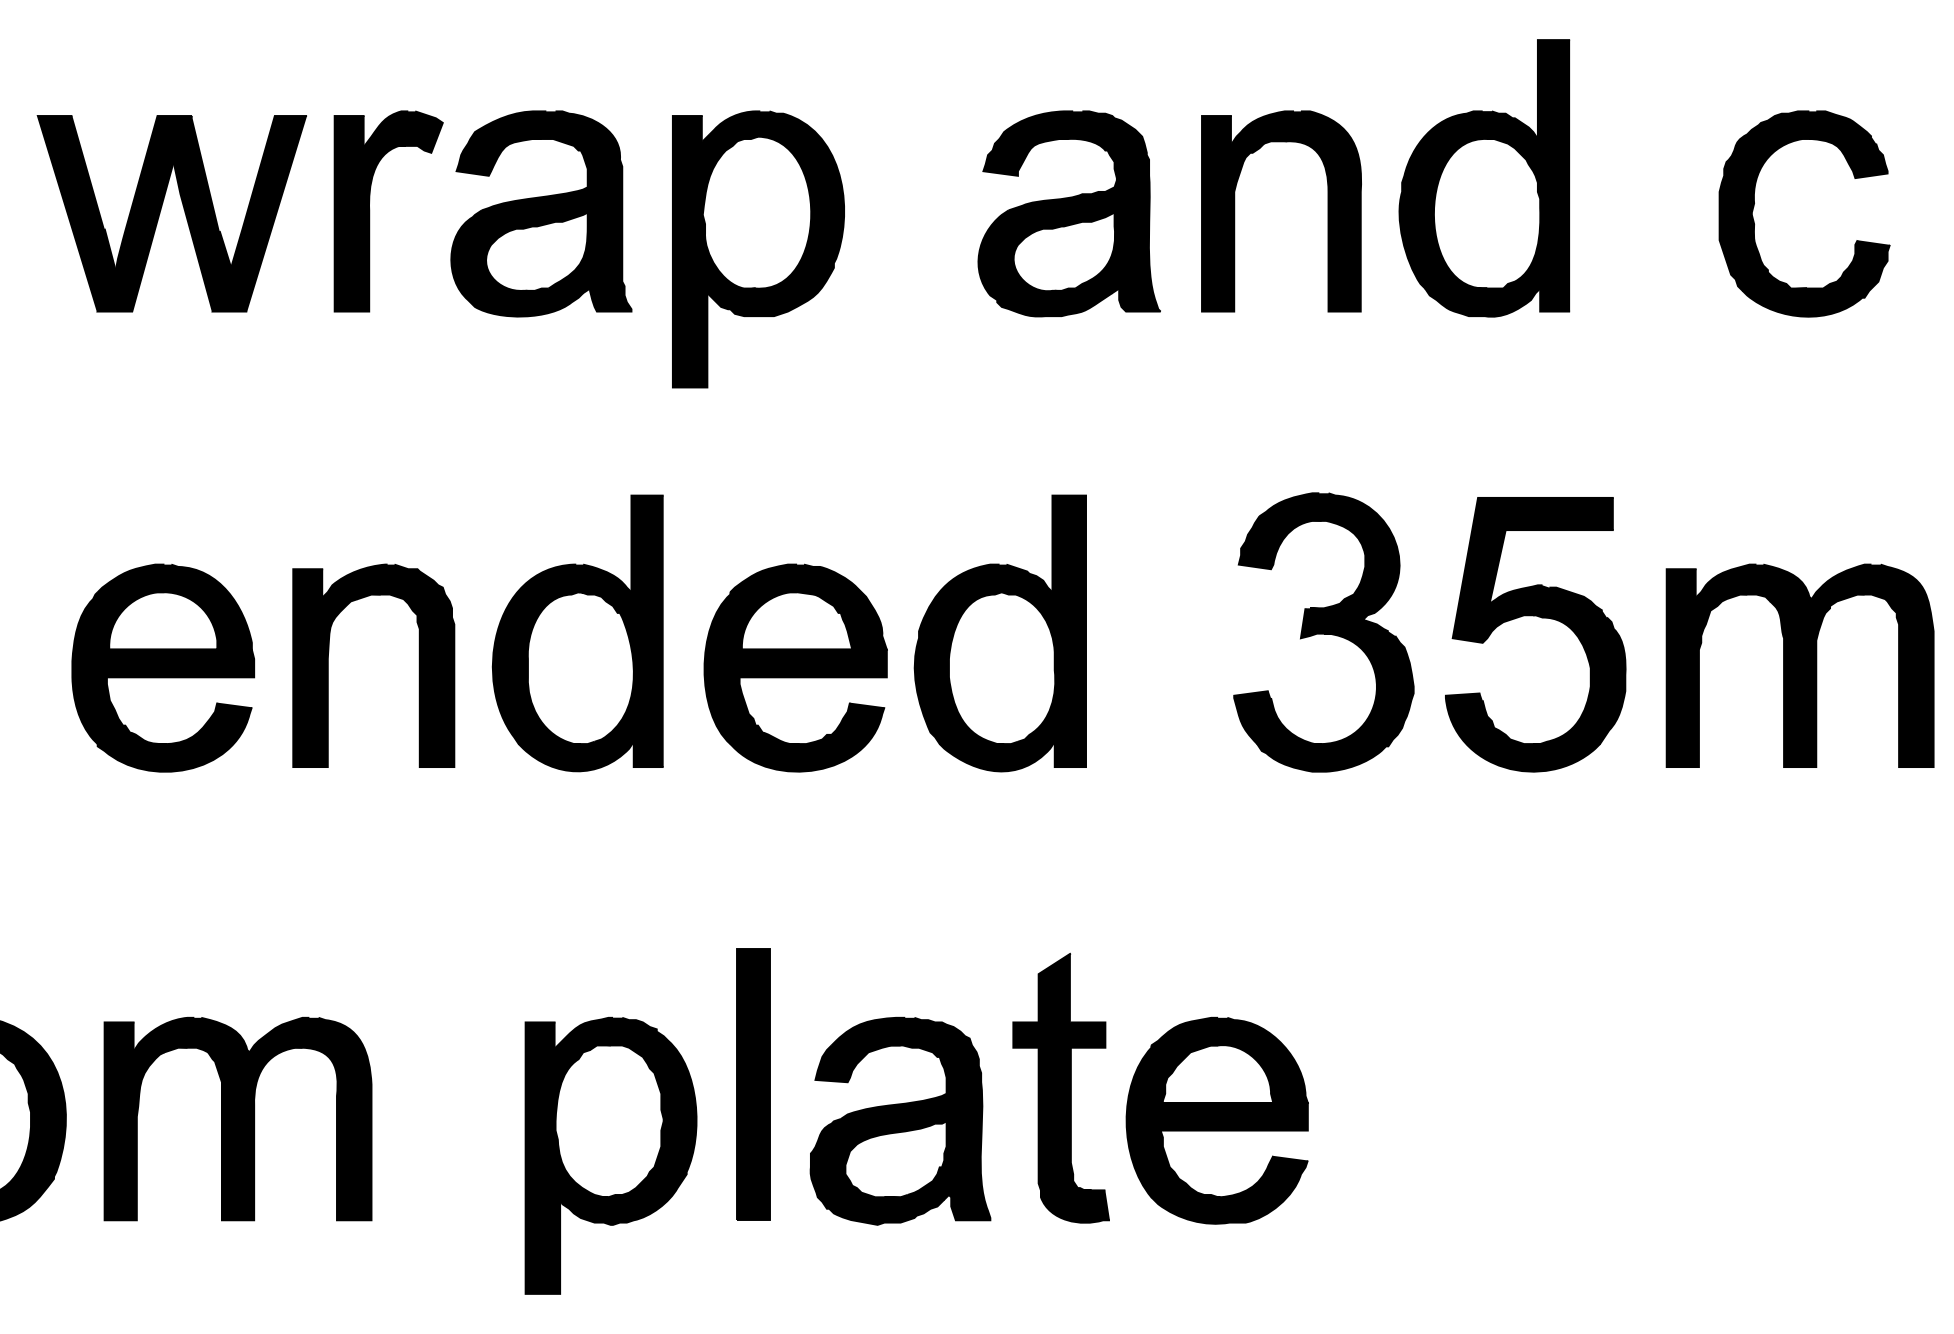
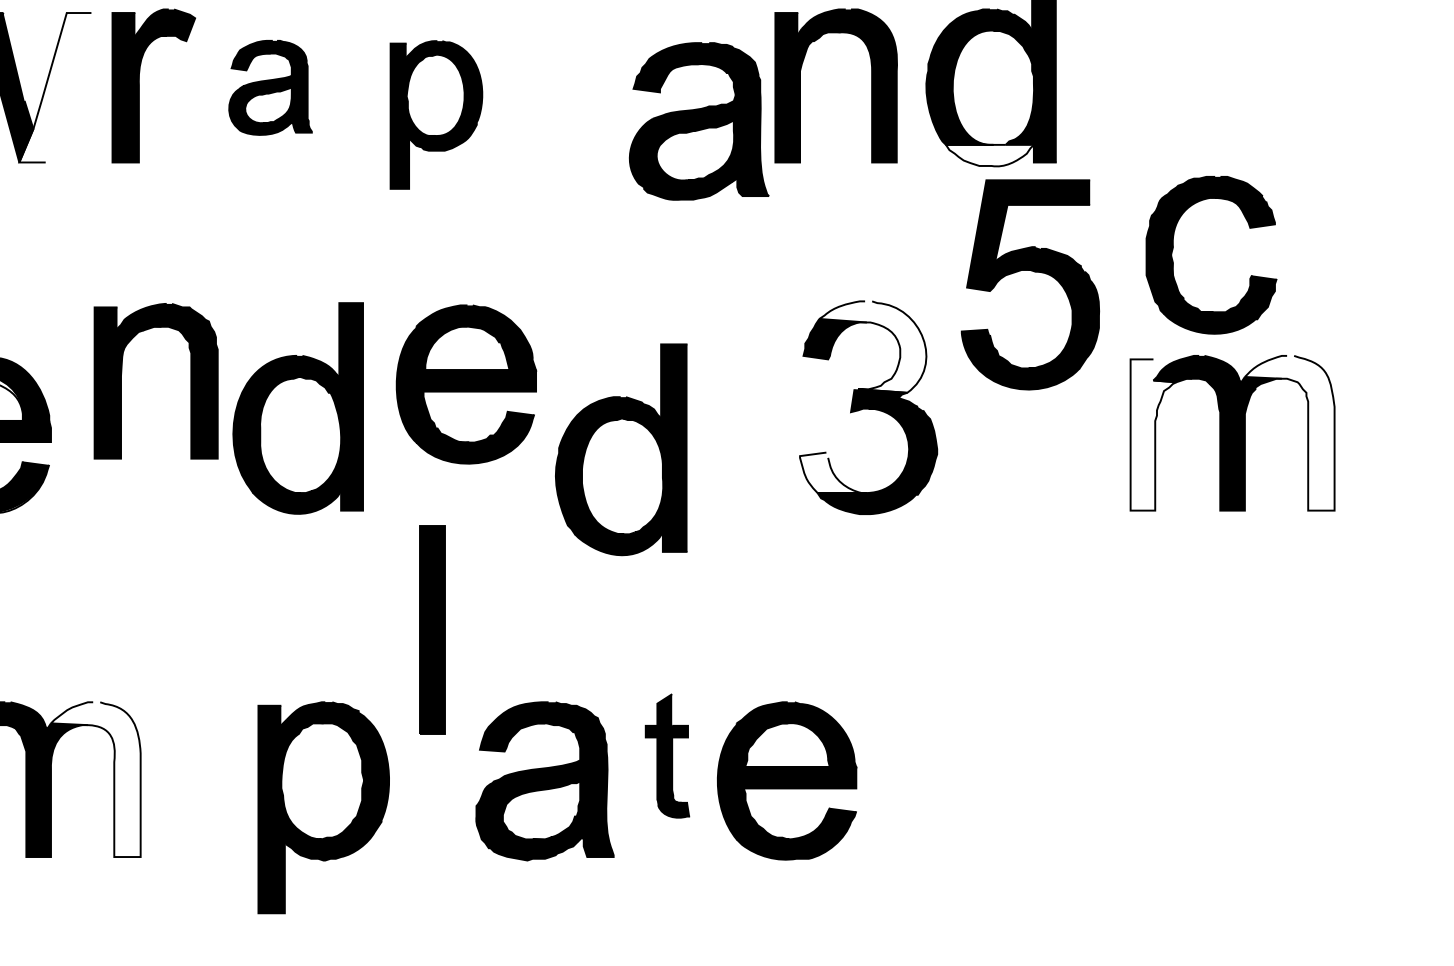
part: (1754, 207) -> (1173, 250), moved
fill: (259, 213) -> (55, 87), removed
part: (541, 213) -> (270, 87), size x0.6
part: (1068, 213) -> (698, 121), moved
part: (758, 249) -> (436, 115), size x0.7
fill: (1482, 302) -> (989, 155), removed
fill: (1329, 552) -> (872, 346), removed
part: (1541, 618) -> (1034, 272), moved
part: (999, 633) -> (620, 449), moved
part: (328, 665) -> (121, 381), moved
fill: (1874, 665) -> (1289, 432), removed
part: (795, 667) -> (466, 384), moved
fill: (1696, 668) -> (1153, 435), removed
fill: (1277, 717) -> (833, 472), removed
part: (753, 1084) -> (432, 630), moved
part: (1060, 1087) -> (667, 755), size x0.6
fill: (312, 1118) -> (95, 779), removed

